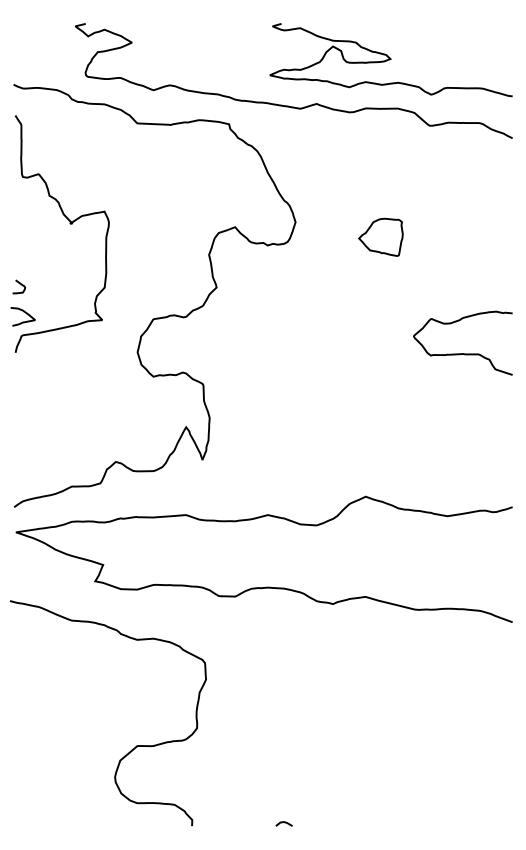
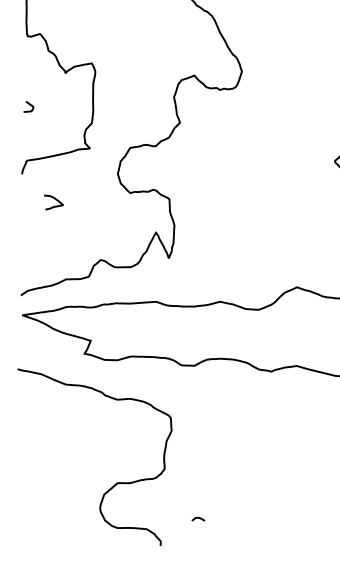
part: (380, 236) -> (308, 82), removed
curve: (19, 284) -> (29, 104), moved
curve: (23, 312) -> (54, 199), moved
line: (283, 822) -> (197, 518), moved

